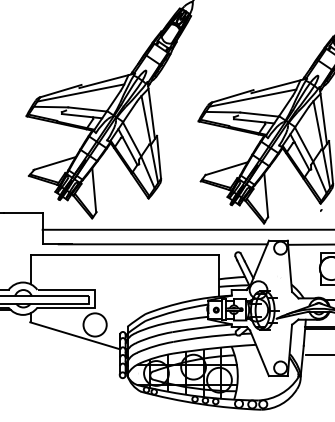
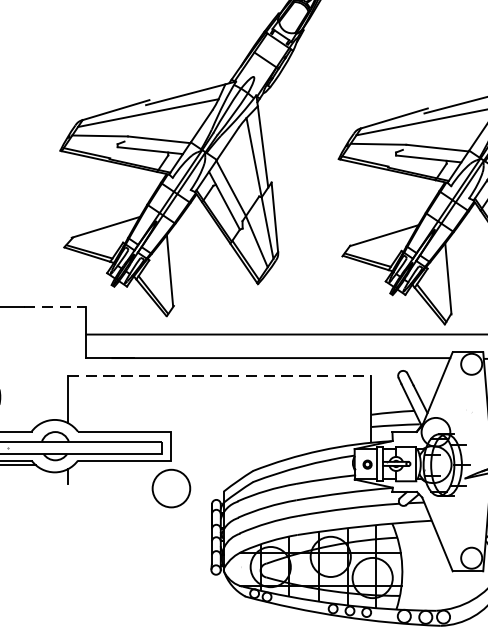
line: (23, 212) -> (55, 306), solid -> dashed
line: (124, 255) -> (218, 376), solid -> dashed
line: (75, 335) -> (139, 505), removed

